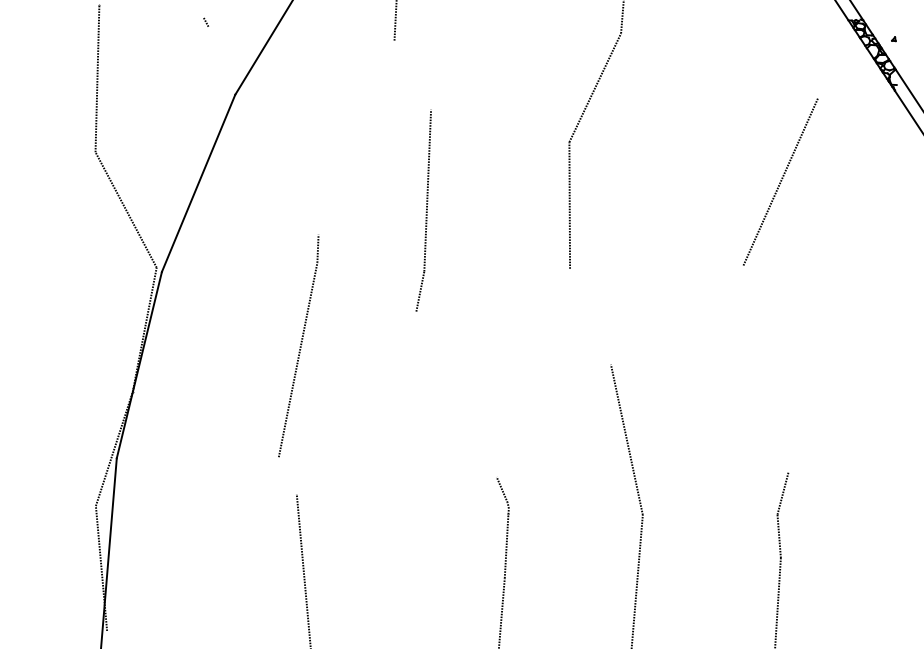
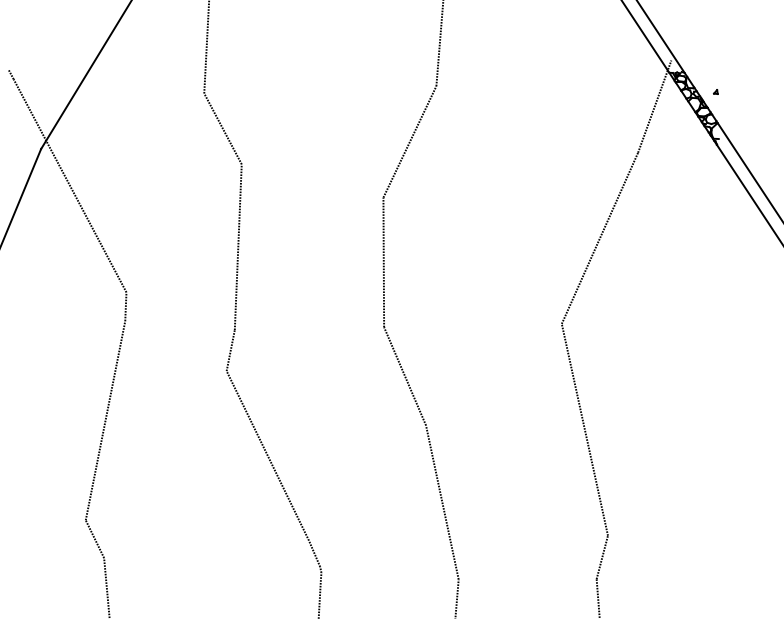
line: (833, 53) -> (654, 106), added
line: (412, 74) -> (222, 128), added
line: (263, 130) -> (70, 185), added
line: (590, 316) -> (405, 376), added
line: (765, 368) -> (584, 429), added
line: (456, 394) -> (267, 456), added
line: (287, 475) -> (94, 539), added

